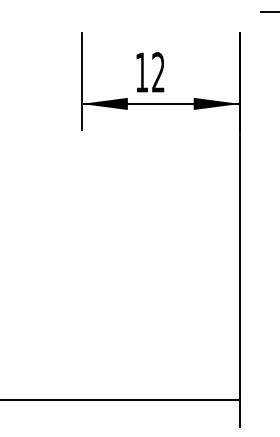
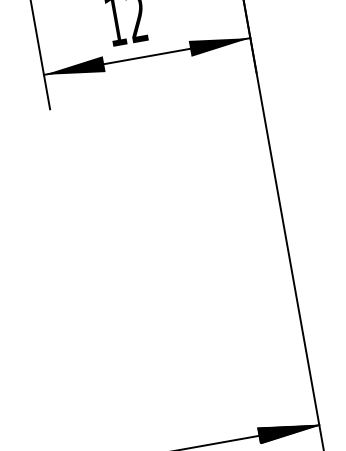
hatch: (216, 400) -> (288, 430), added

